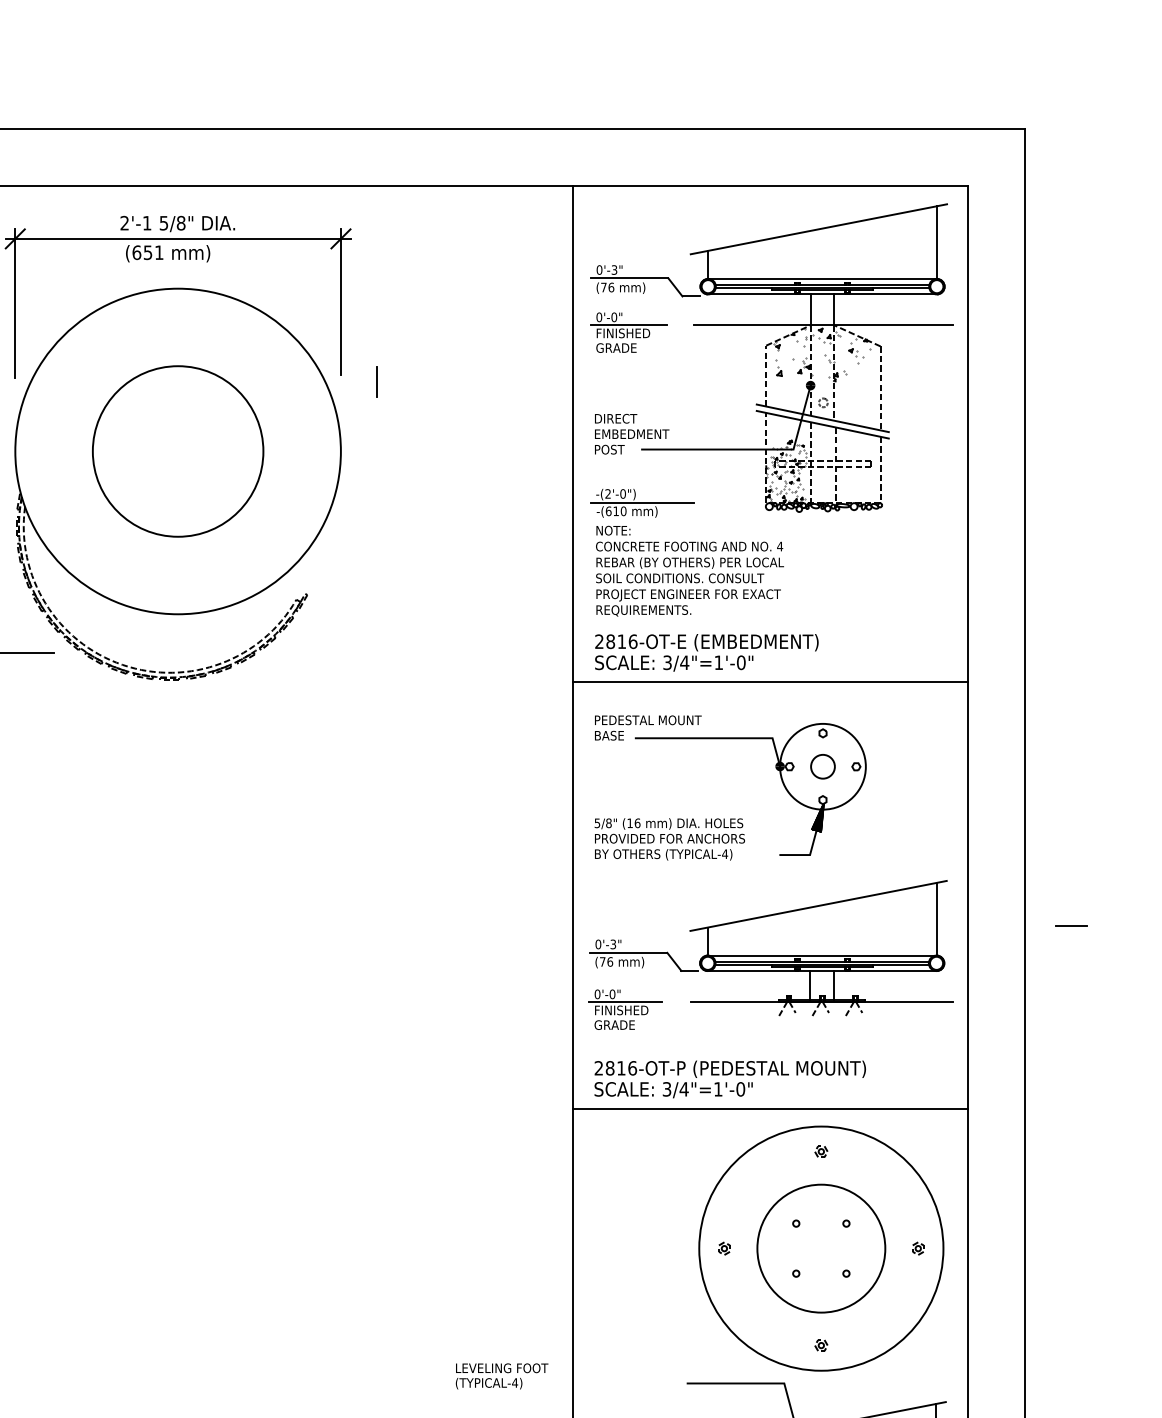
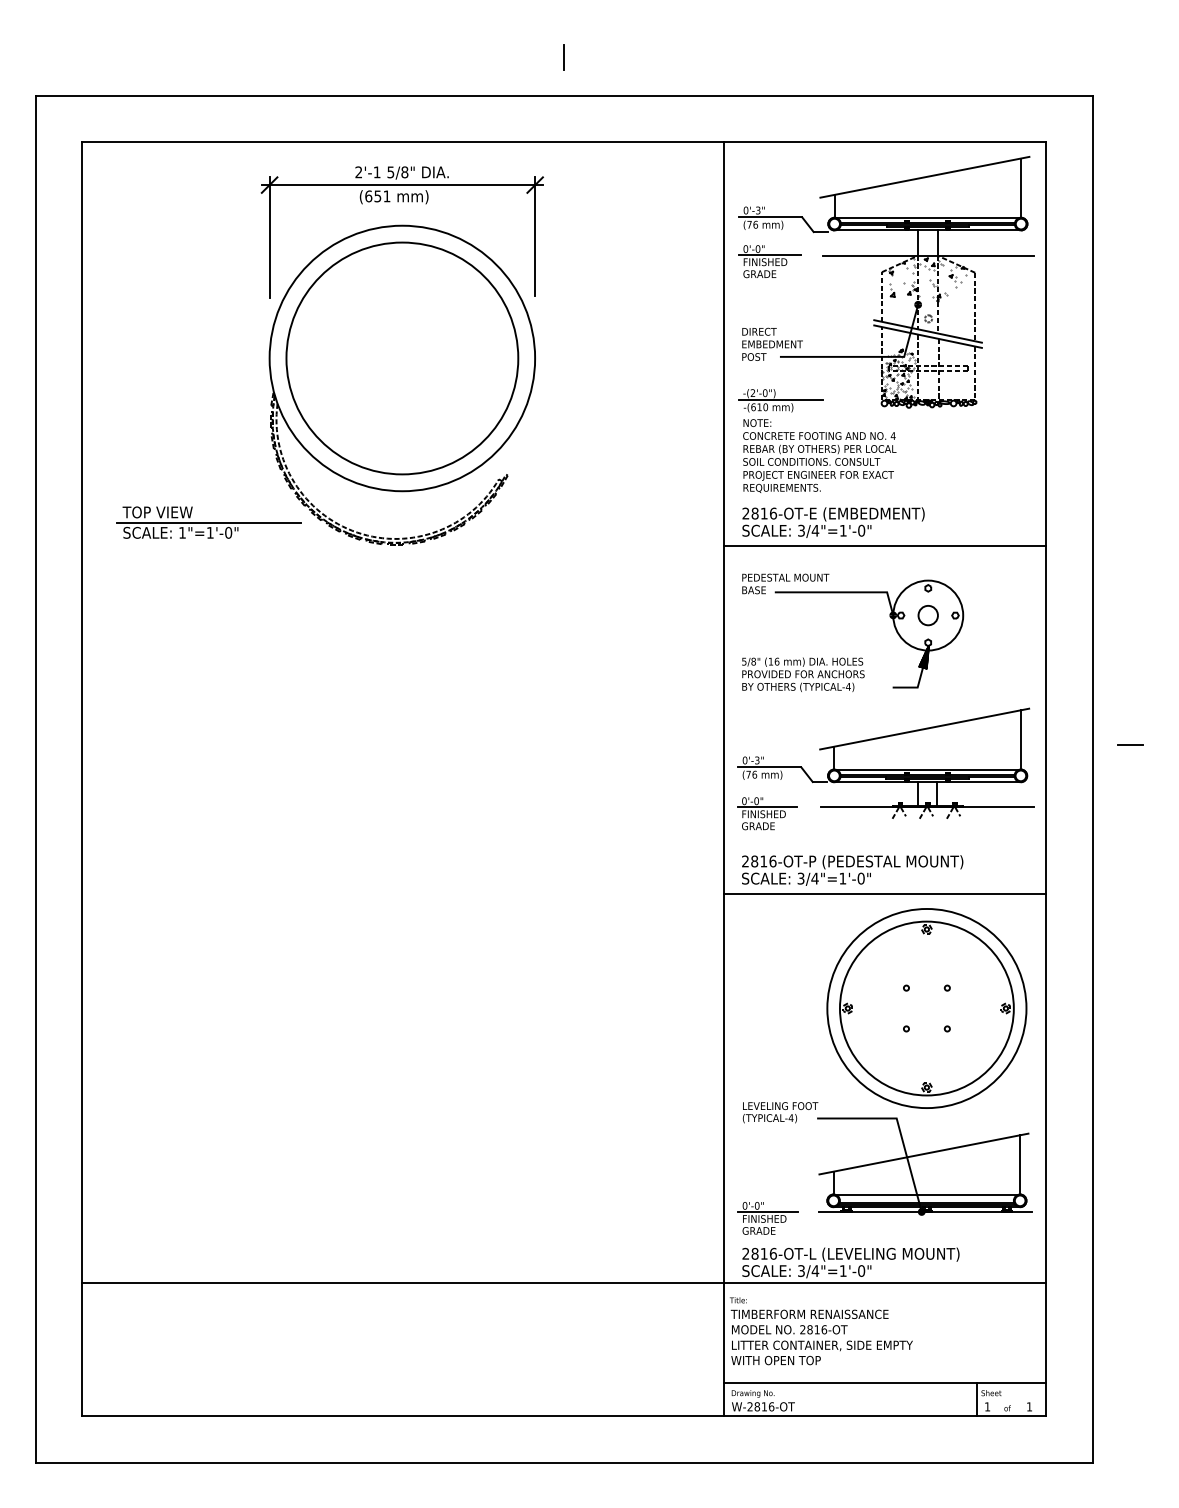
line: (375, 381) -> (563, 57), moved
circle: (178, 451) -> (402, 358), size x1.67
circle: (820, 1248) -> (926, 1008), size x1.67
text: (502, 1376) -> (780, 1112), moved

